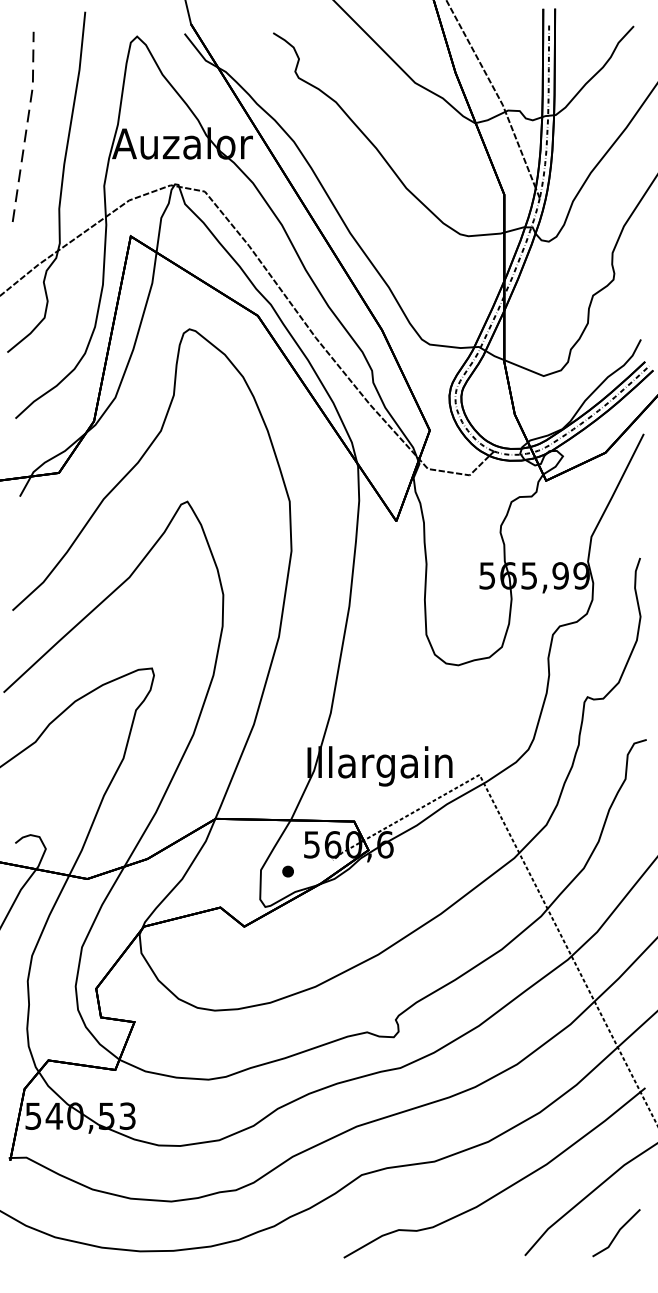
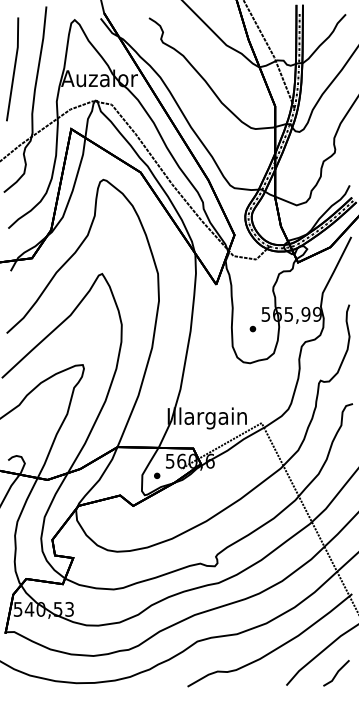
line: (26, 125) -> (14, 68), dashed -> solid
part: (462, 603) -> (252, 329), added

